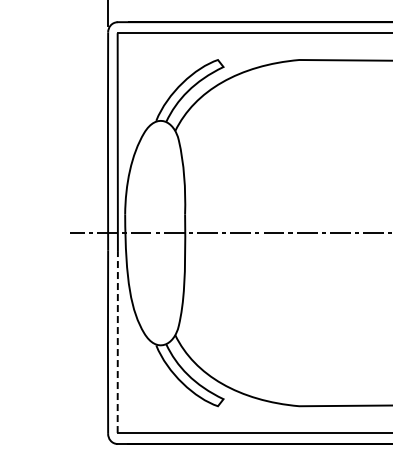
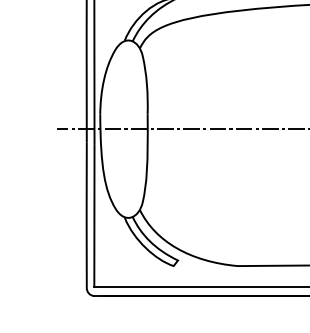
line: (117, 342) -> (94, 215), dashed -> solid

